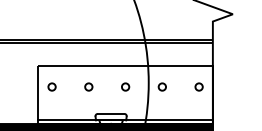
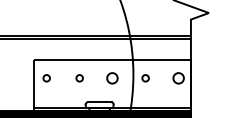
circle: (125, 86) -> (112, 77), size x1.6
circle: (198, 86) -> (178, 77), size x1.6

